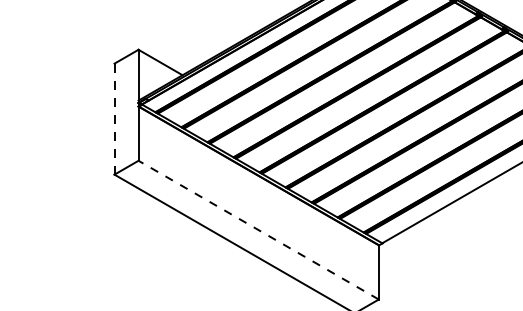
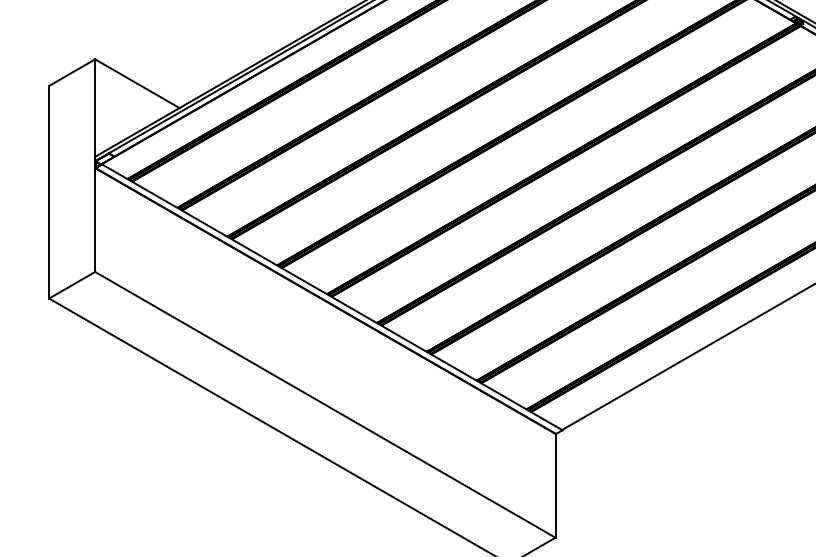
line: (114, 118) -> (49, 190), dashed -> solid
line: (258, 230) -> (324, 405), dashed -> solid

